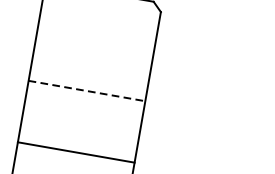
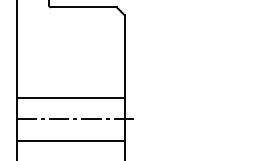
line: (87, 91) -> (71, 98), dashed -> solid
line: (87, 114) -> (74, 119), added
line: (76, 151) -> (70, 140), moved

